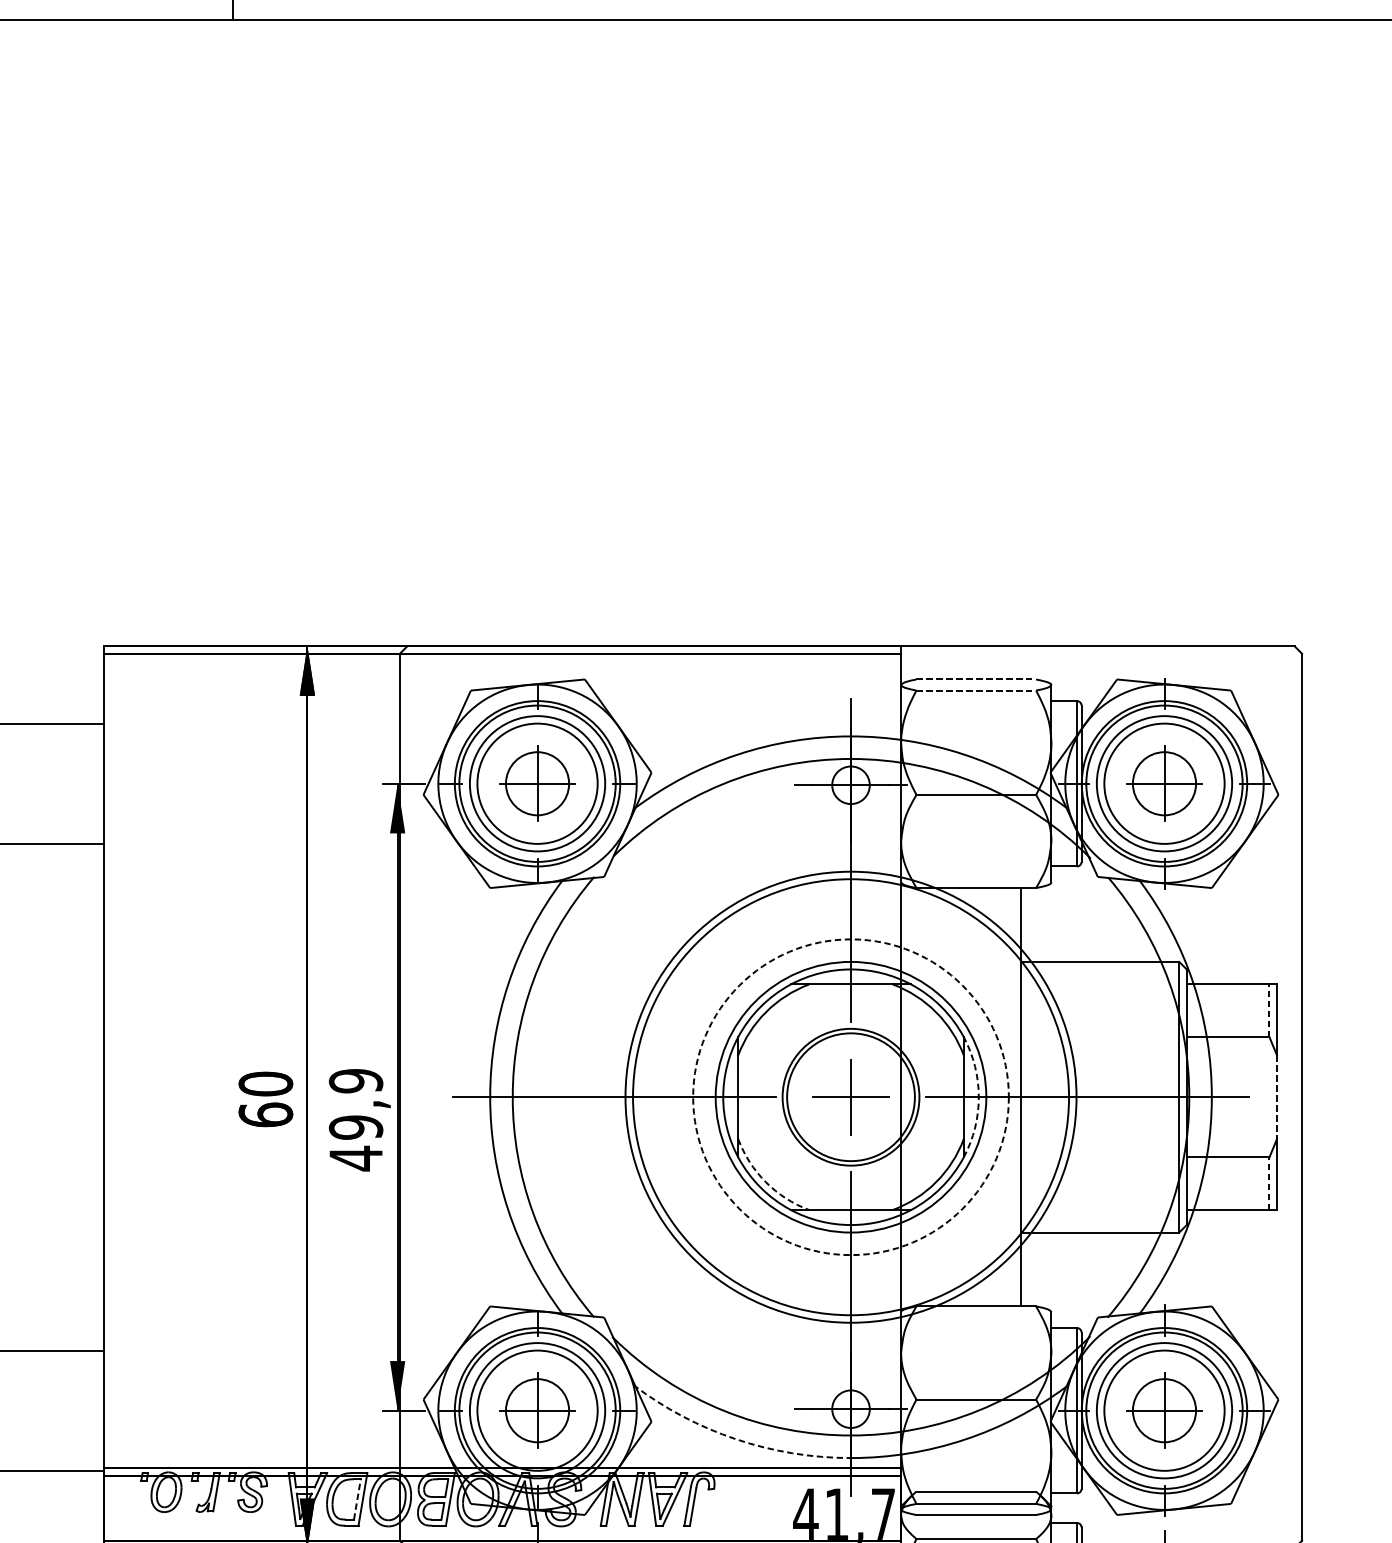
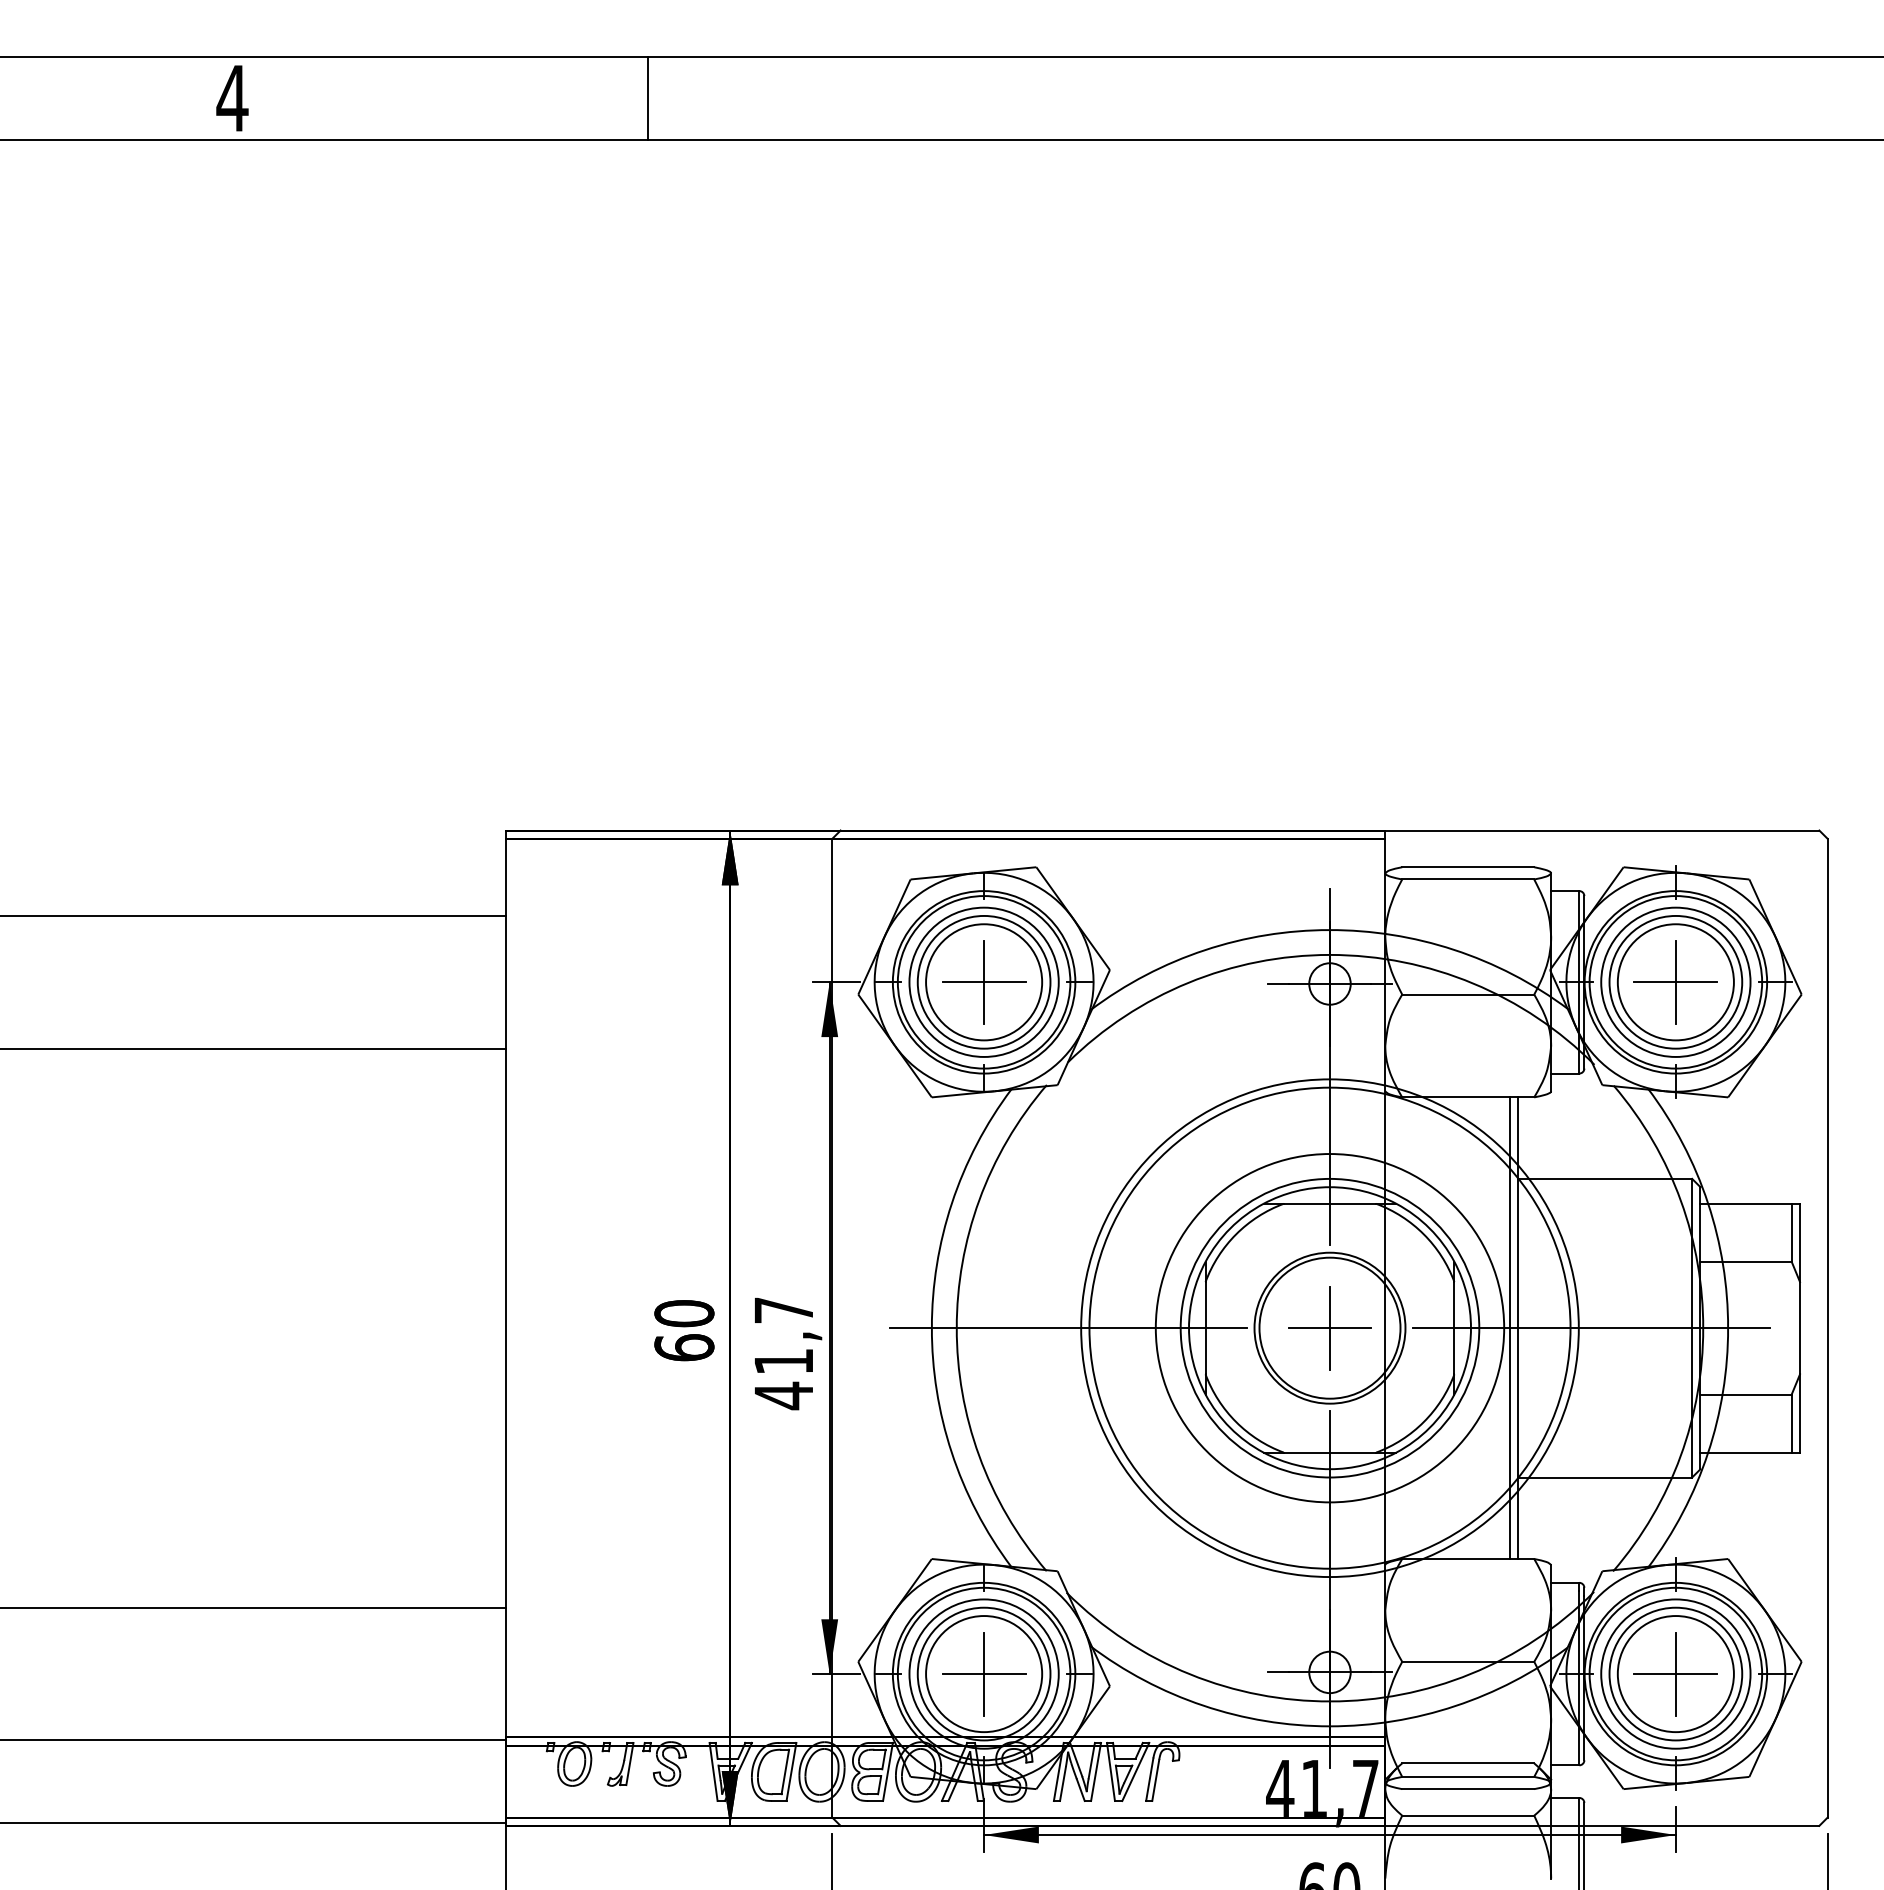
line: (976, 679) -> (1468, 867), dashed -> solid
line: (976, 690) -> (1468, 879), dashed -> solid
circle: (537, 783) -> (984, 982), size x1.67
circle: (1164, 783) -> (1675, 982), size x1.67
line: (1269, 1010) -> (1791, 1232), dashed -> solid
line: (1013, 1096) -> (1509, 1327), added
circle: (850, 1097) -> (1329, 1328), dashed -> solid
arc: (979, 1097) -> (1471, 1328), dashed -> solid
line: (1277, 1097) -> (1800, 1328), dashed -> solid
text: (355, 1104) -> (783, 1336), 49,9 -> 41,7
arc: (766, 1182) -> (1236, 1422), dashed -> solid
line: (1269, 1183) -> (1791, 1423), dashed -> solid
circle: (537, 1411) -> (984, 1674), size x1.67
circle: (1164, 1411) -> (1675, 1674), size x1.67
arc: (736, 1439) -> (1203, 1705), dashed -> solid
line: (357, 1499) -> (785, 1771), dashed -> solid

